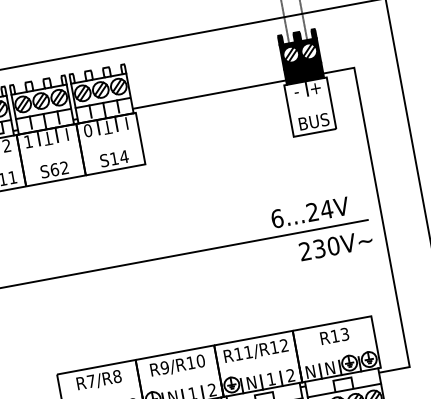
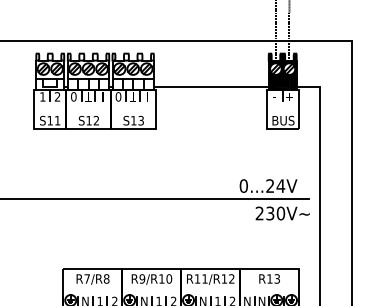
text: (27, 141) -> (73, 96), 1 -> 0
text: (124, 156) -> (141, 120), S14 -> S13
text: (53, 169) -> (88, 120), S62 -> S12
text: (276, 218) -> (243, 185), 6...24V -> 0...24V

